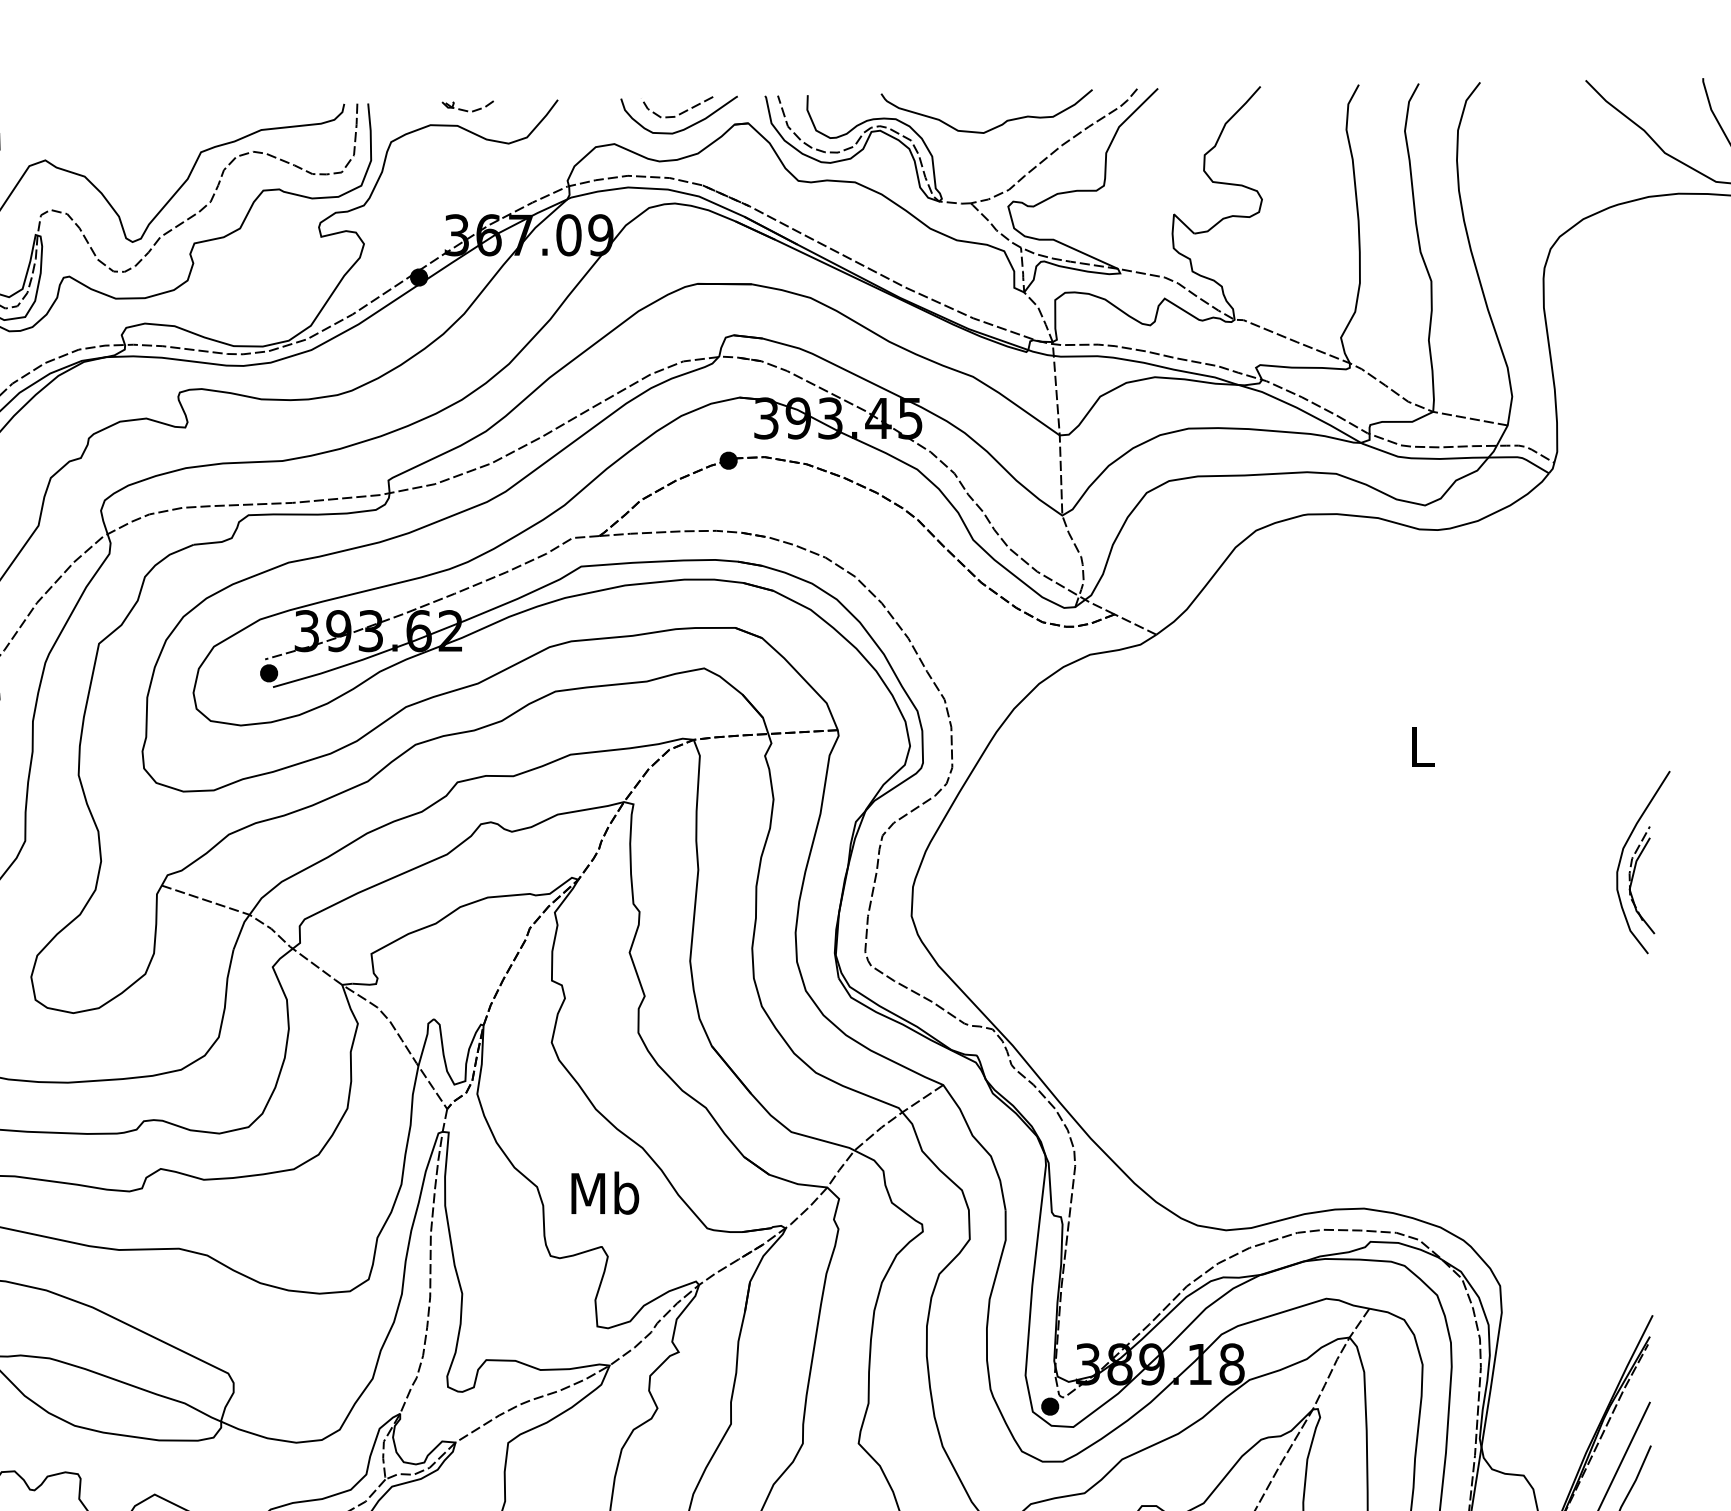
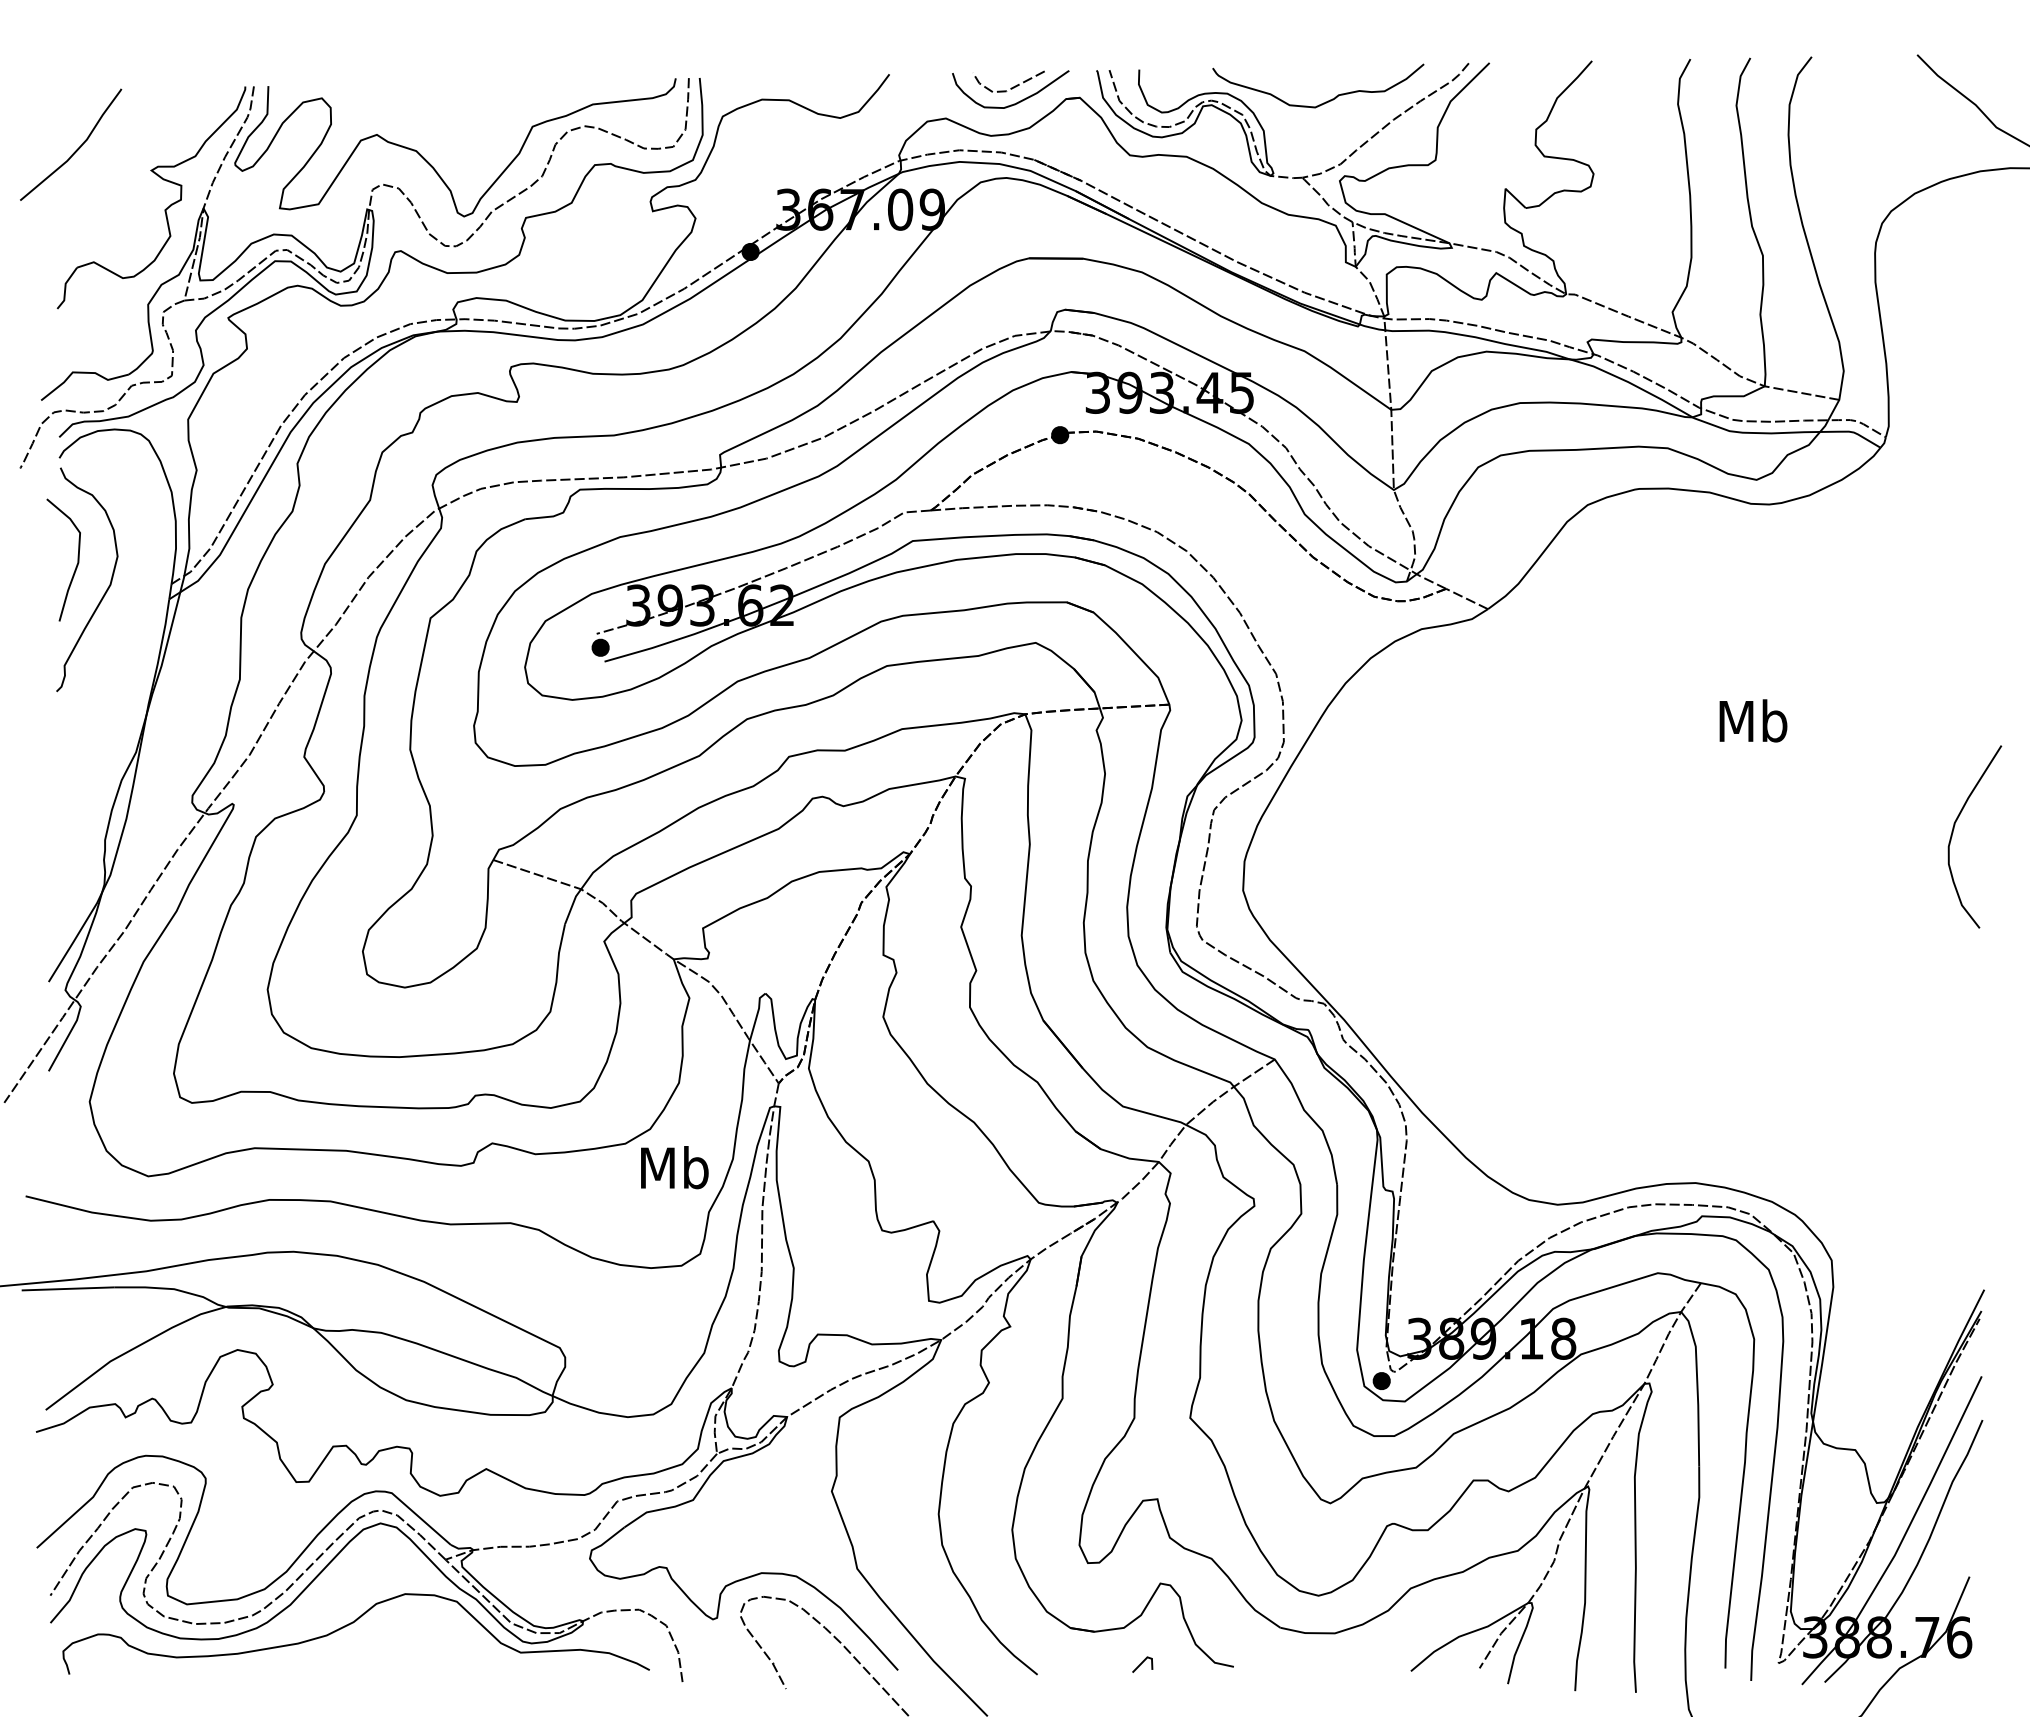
part: (467, 106) -> (799, 80), removed
text: (1421, 746) -> (1753, 720), L -> Mb
part: (1633, 877) -> (1965, 851), removed
text: (604, 1193) -> (674, 1167), moved

